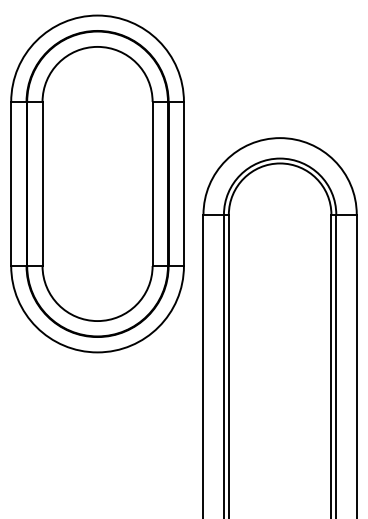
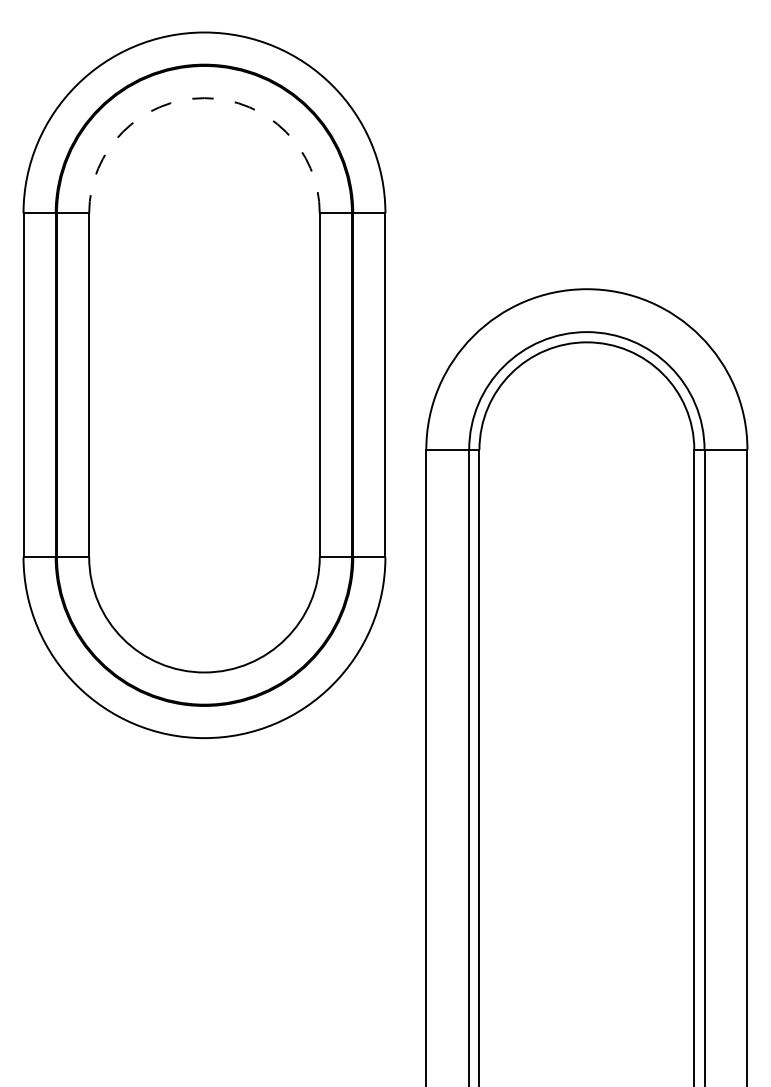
arc: (97, 46) -> (204, 97), solid -> dashed

